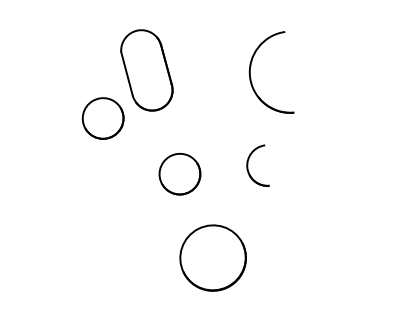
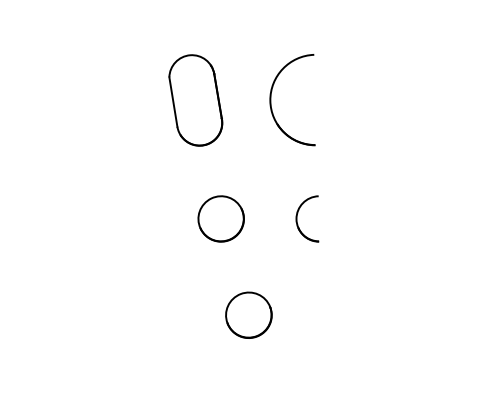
part: (251, 76) -> (271, 100), moved
part: (102, 118) -> (141, 148), removed
part: (212, 257) -> (248, 314), size x0.62

